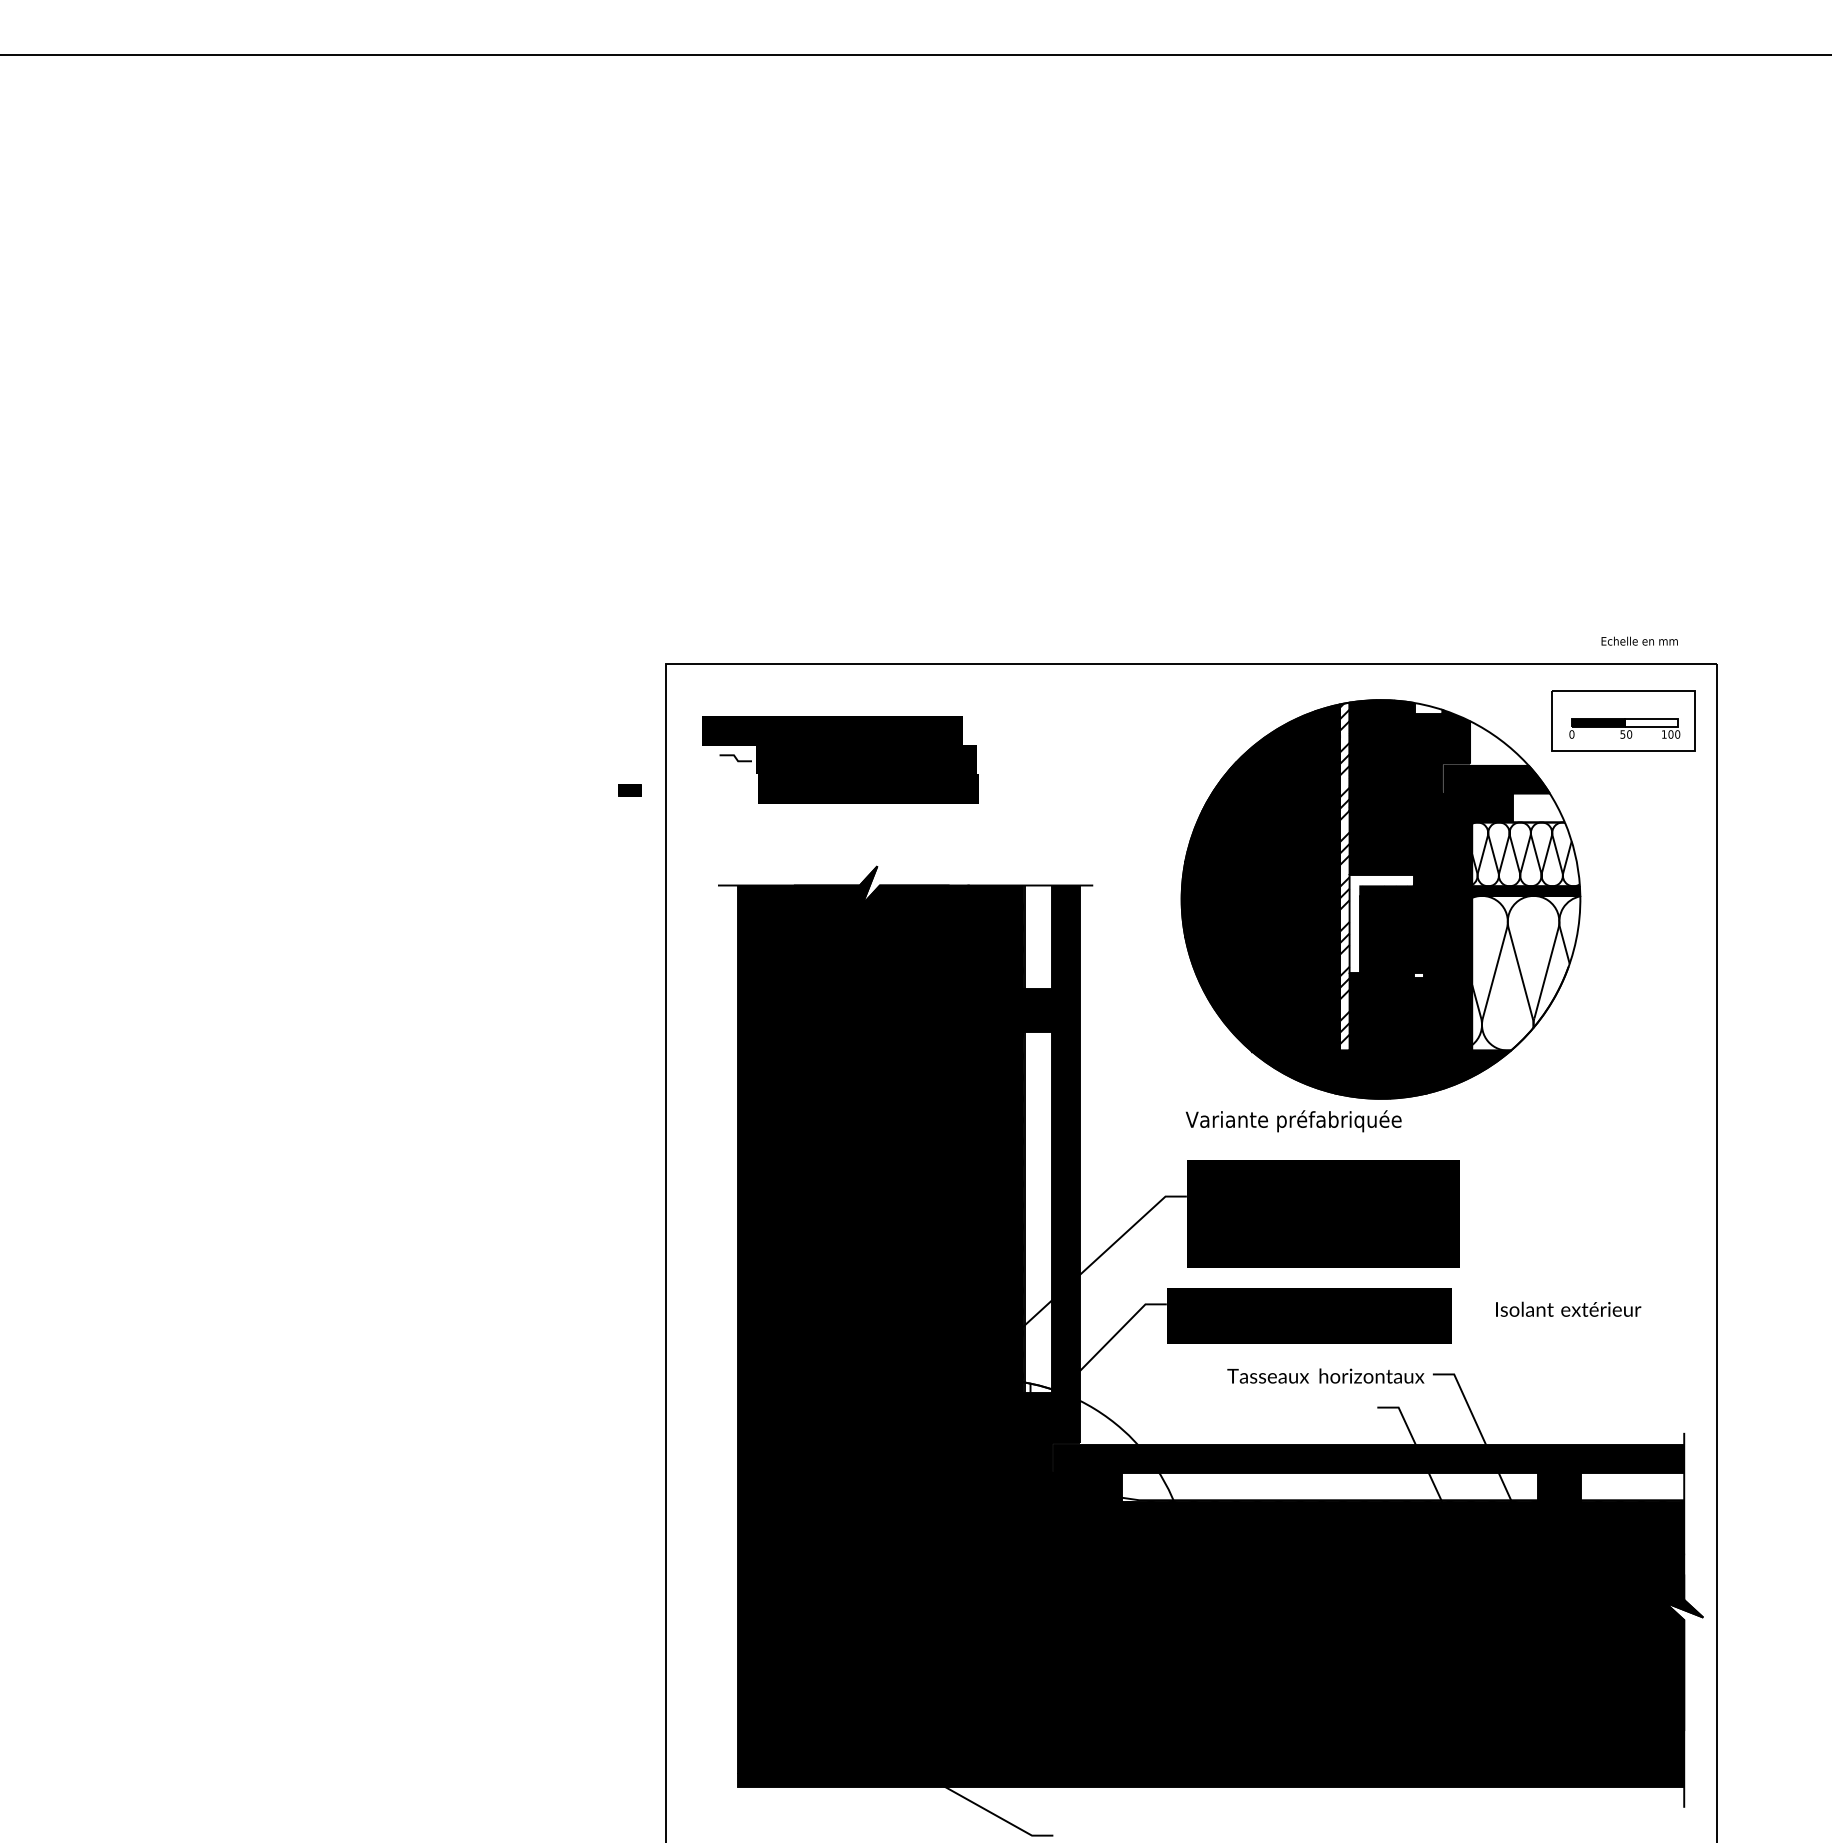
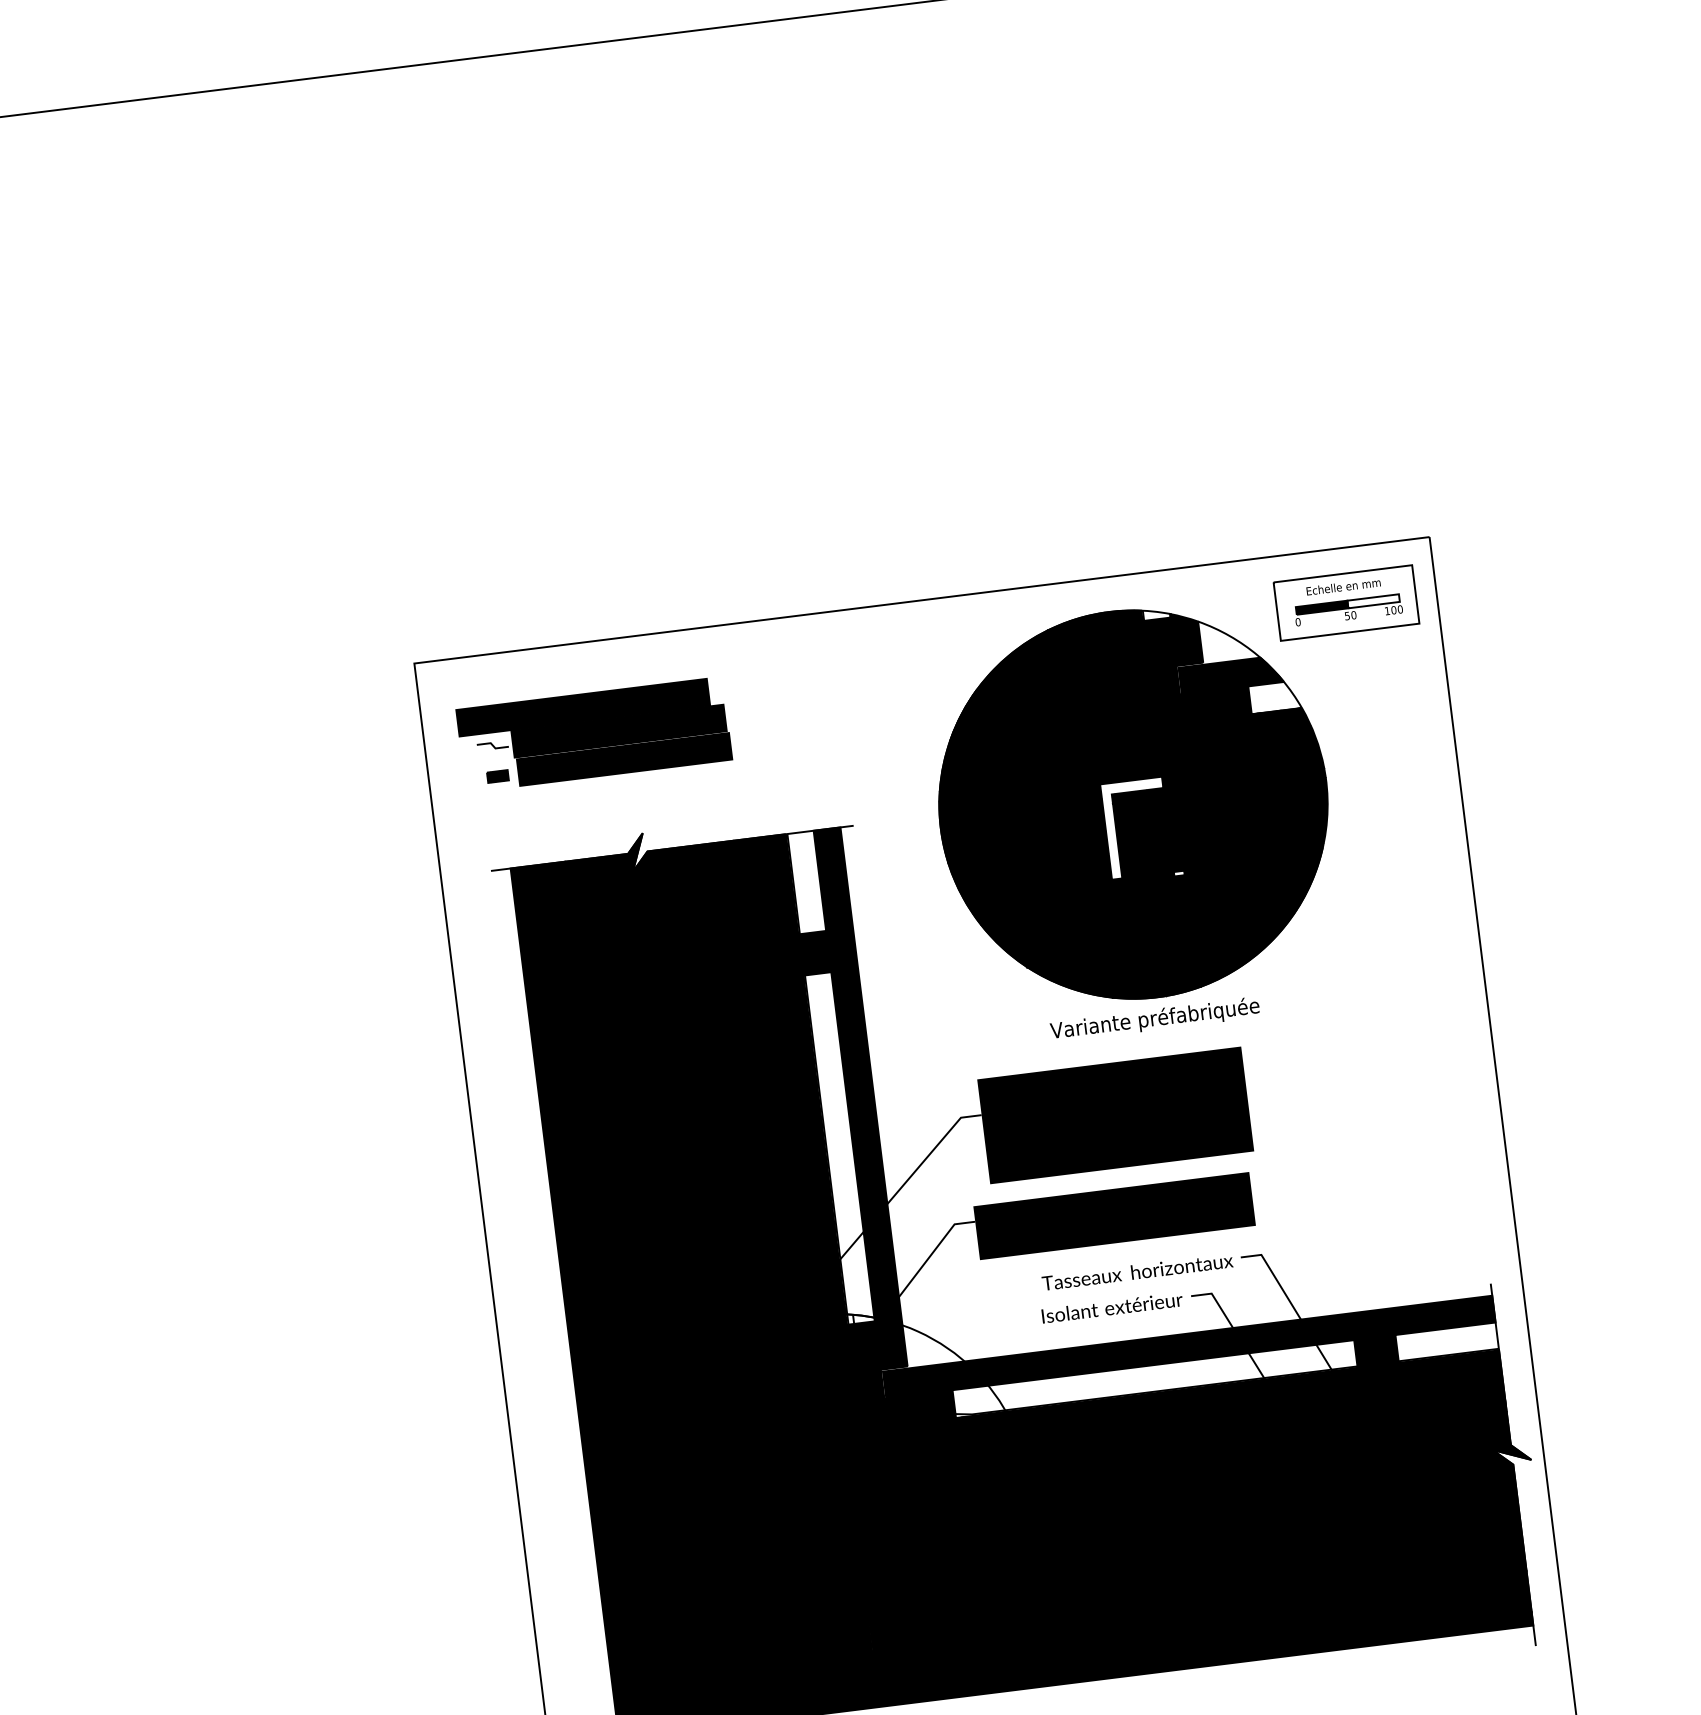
text: (1639, 640) -> (1343, 586), moved
part: (629, 790) -> (497, 776), moved
fill: (1525, 854) -> (1267, 743), added
fill: (1344, 876) -> (1095, 786), added
fill: (1526, 972) -> (1282, 857), added
text: (1293, 1121) -> (1154, 1019), moved
text: (1568, 1308) -> (1112, 1306), moved

